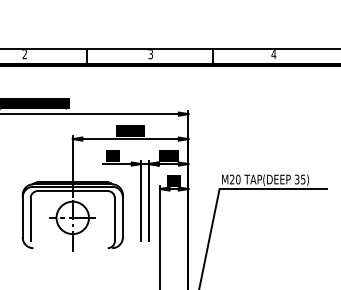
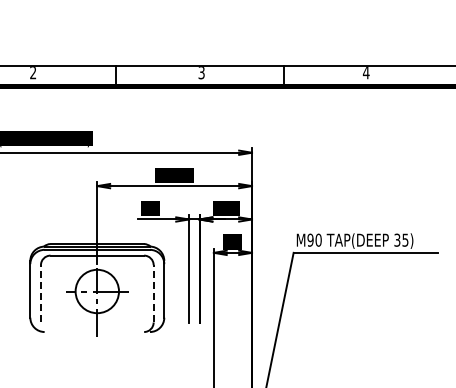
text: (232, 179) -> (310, 239), M20 -> M90
line: (30, 219) -> (40, 293), solid -> dashed
line: (114, 219) -> (153, 293), solid -> dashed

